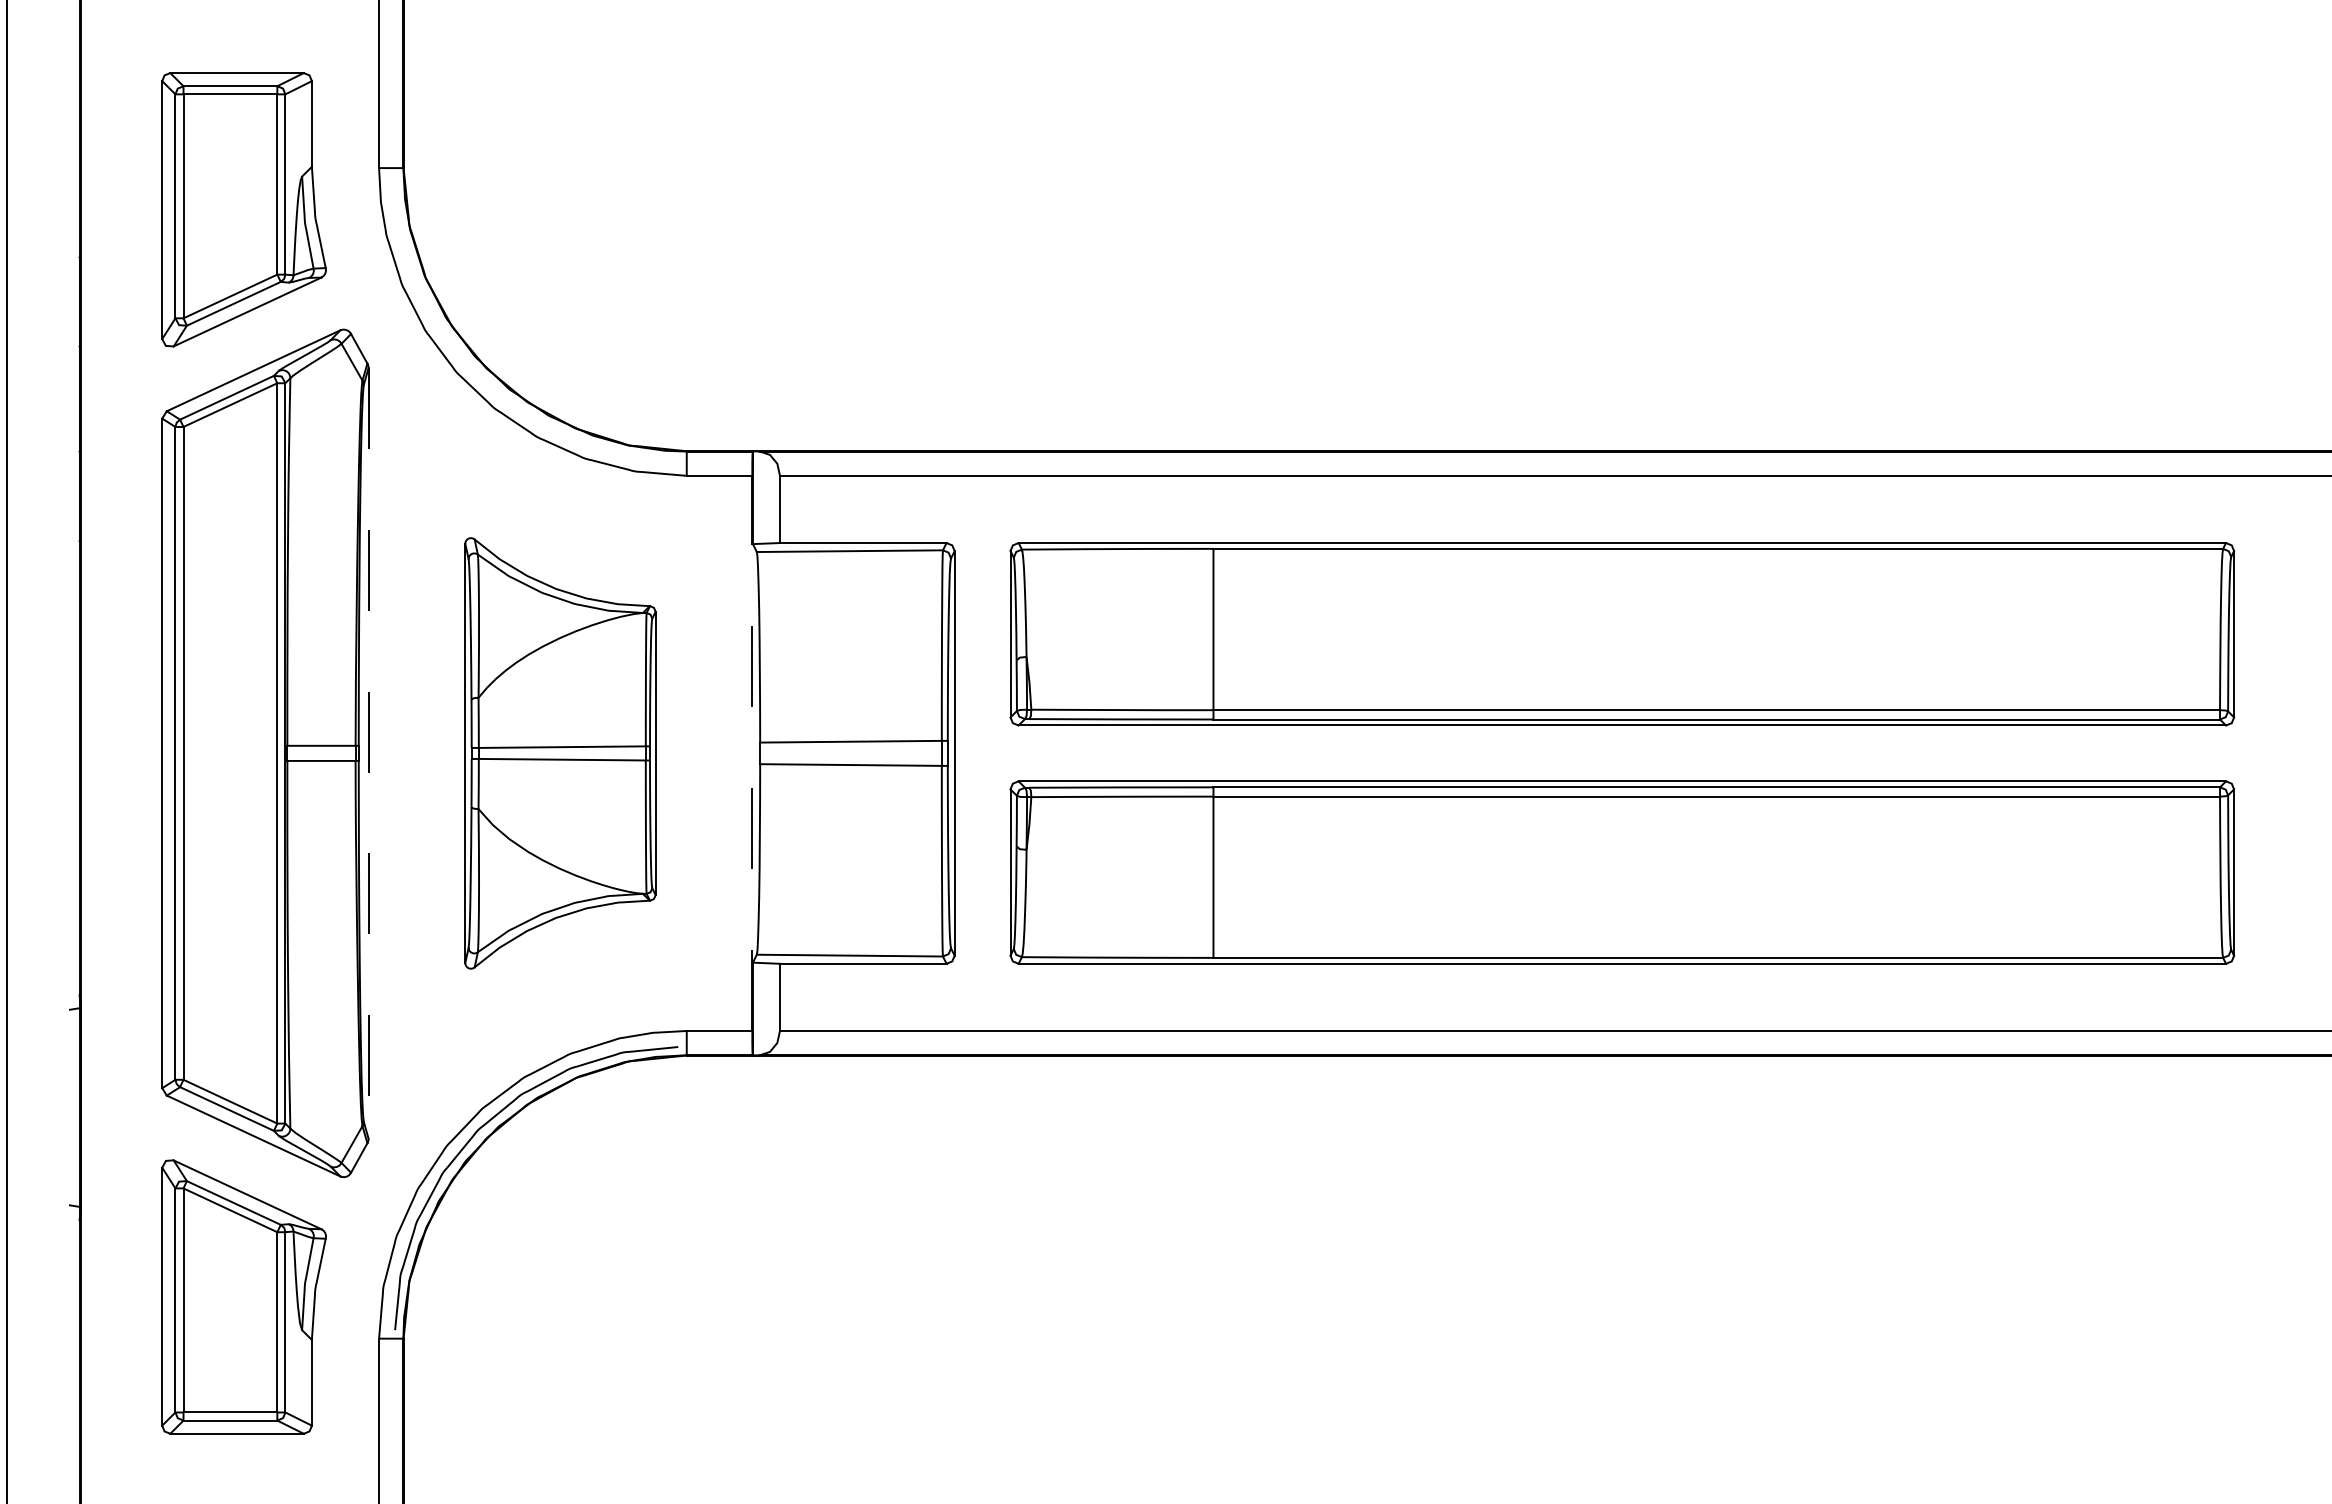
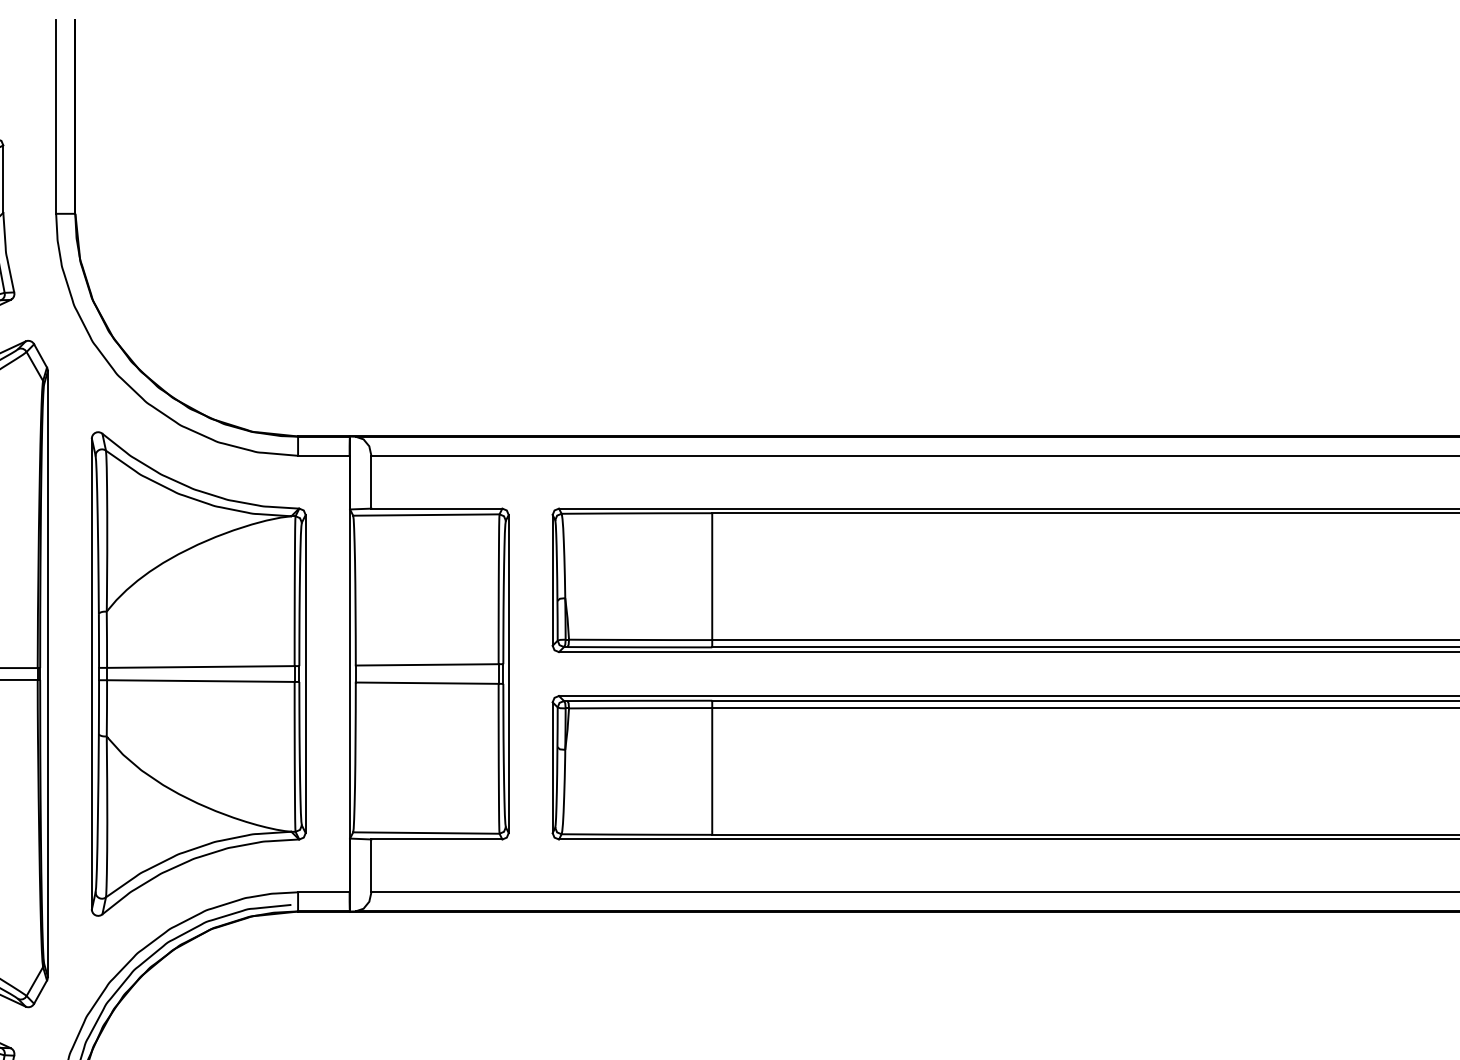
line: (368, 753) -> (47, 674), dashed -> solid
part: (560, 753) -> (198, 674), size x1.43
line: (752, 753) -> (349, 674), dashed -> solid

